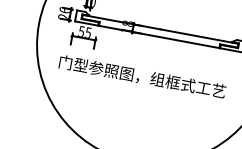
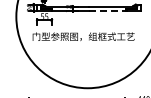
line: (190, 43) -> (108, 11), solid -> dashed

